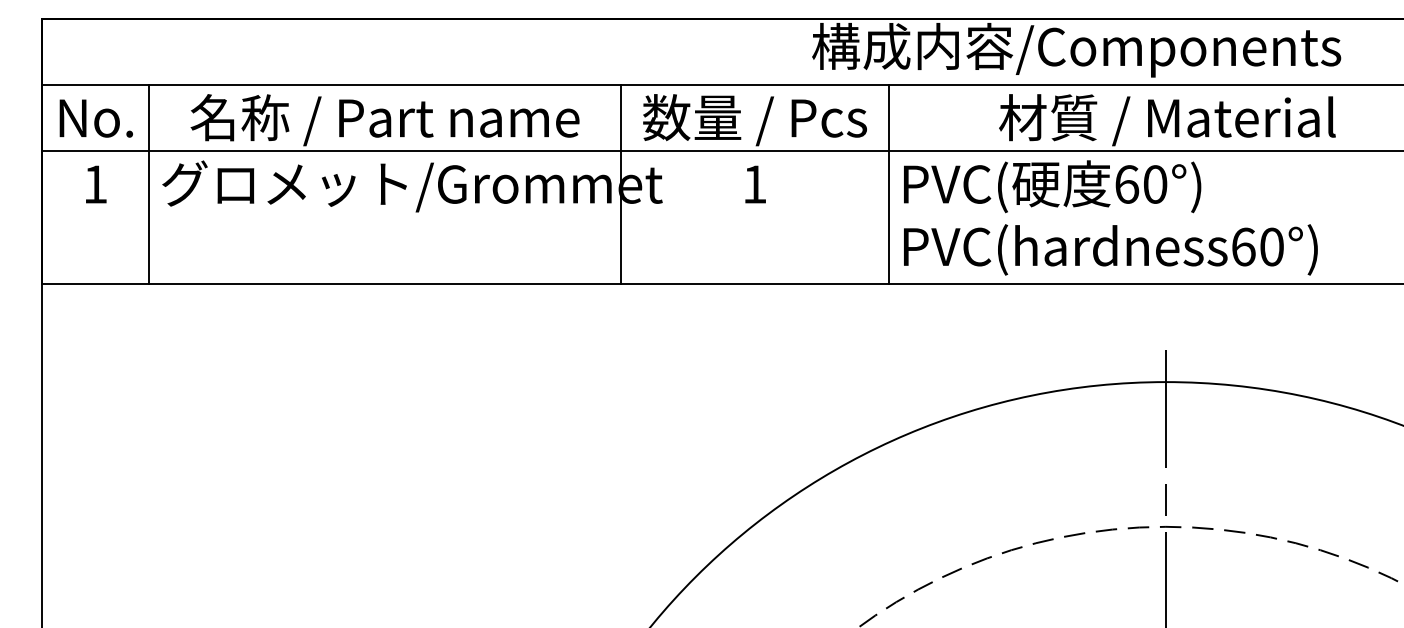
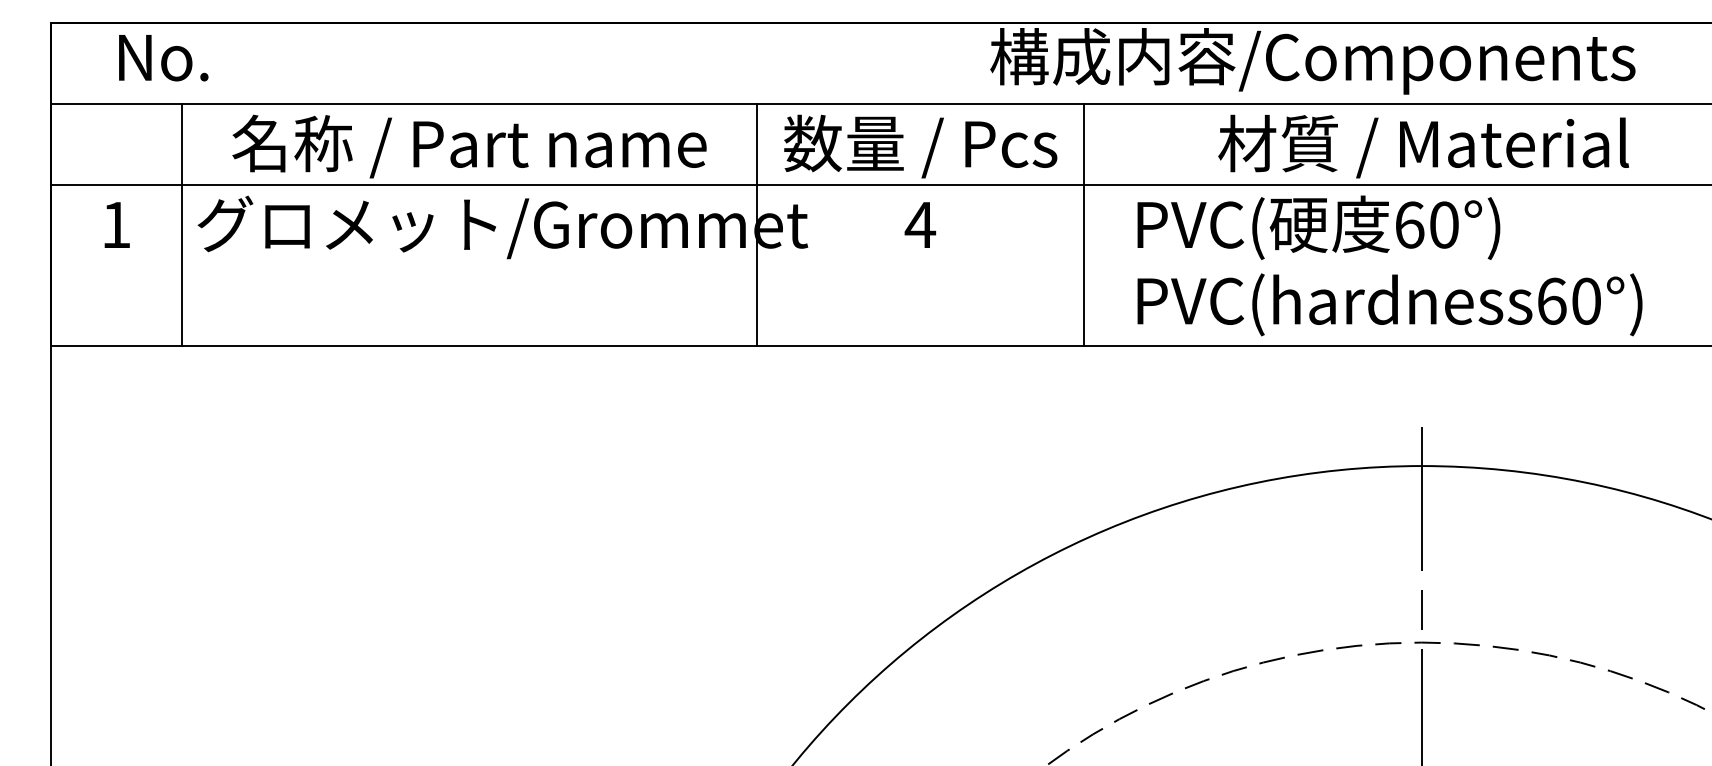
text: (95, 118) -> (162, 57), moved
text: (754, 184) -> (920, 225), 1 -> 4
text: (1110, 217) -> (1389, 265), moved

